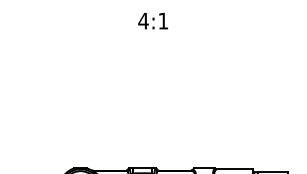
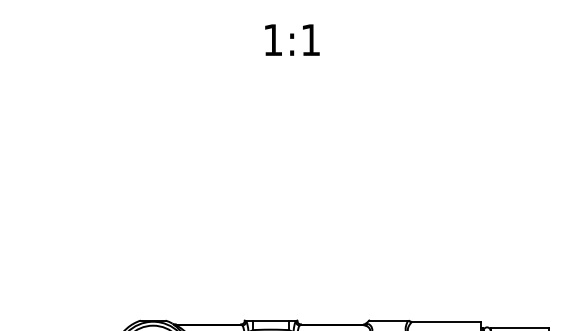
text: (143, 20) -> (272, 38), 4:1 -> 1:1

